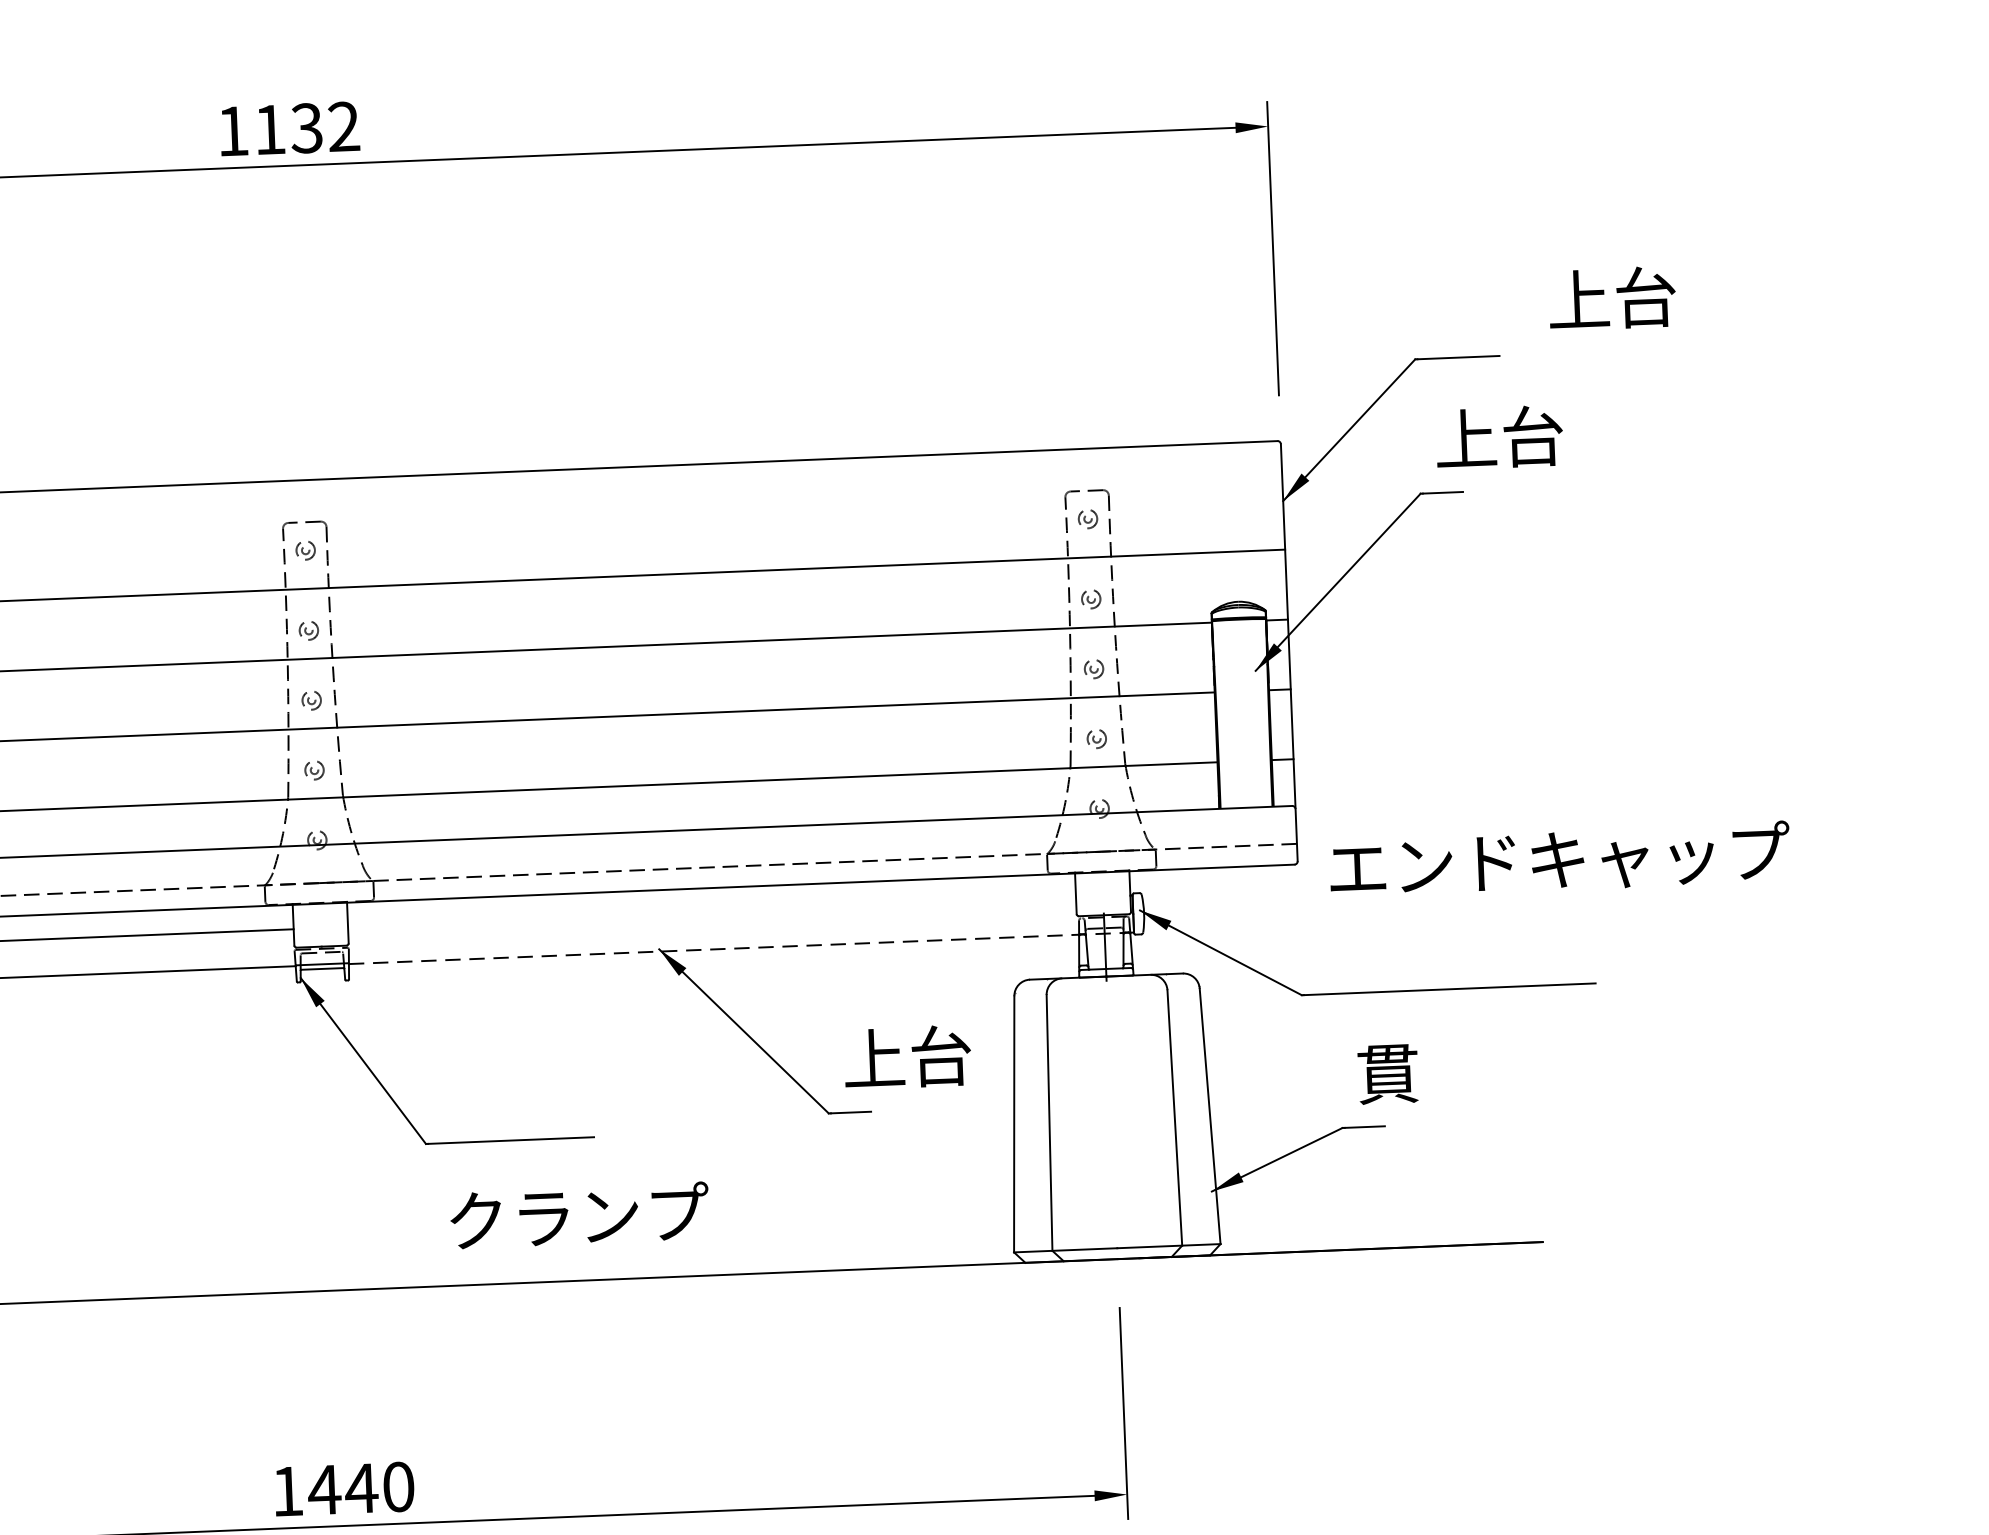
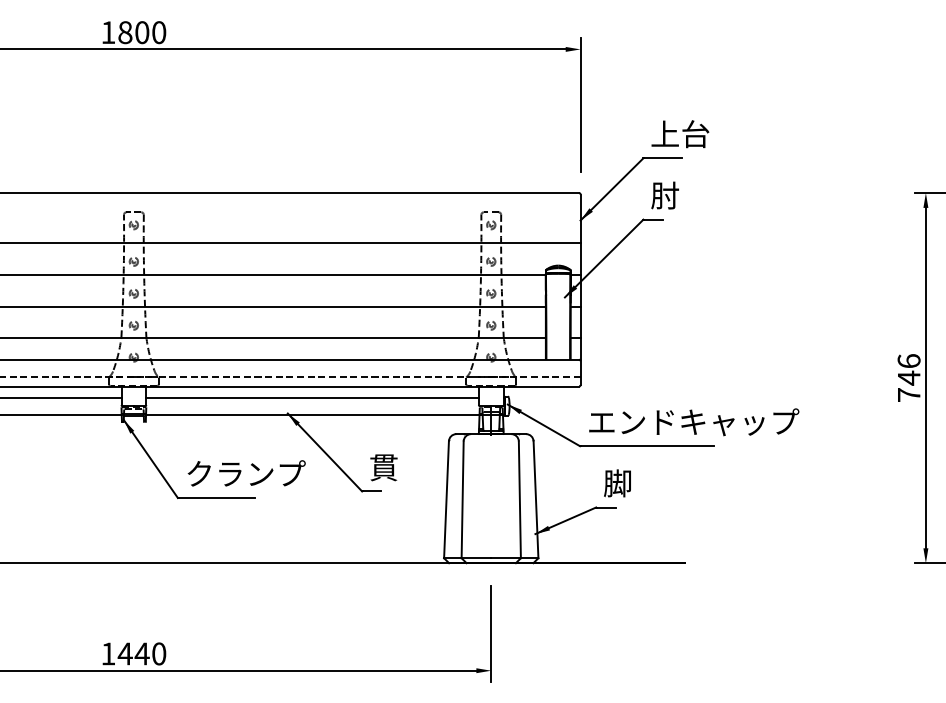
text: (307, 127) -> (142, 32), 1132 -> 1800
text: (1612, 299) -> (680, 134), moved
text: (1499, 437) -> (680, 195), 上台 -> 肘
text: (1560, 860) -> (694, 422), moved
line: (711, 912) -> (312, 397), added
line: (741, 948) -> (325, 414), dashed -> solid
text: (906, 1057) -> (398, 467), 上台 -> 貫
text: (1387, 1073) -> (617, 483), 貫 -> 脚
text: (579, 1215) -> (246, 473), moved

